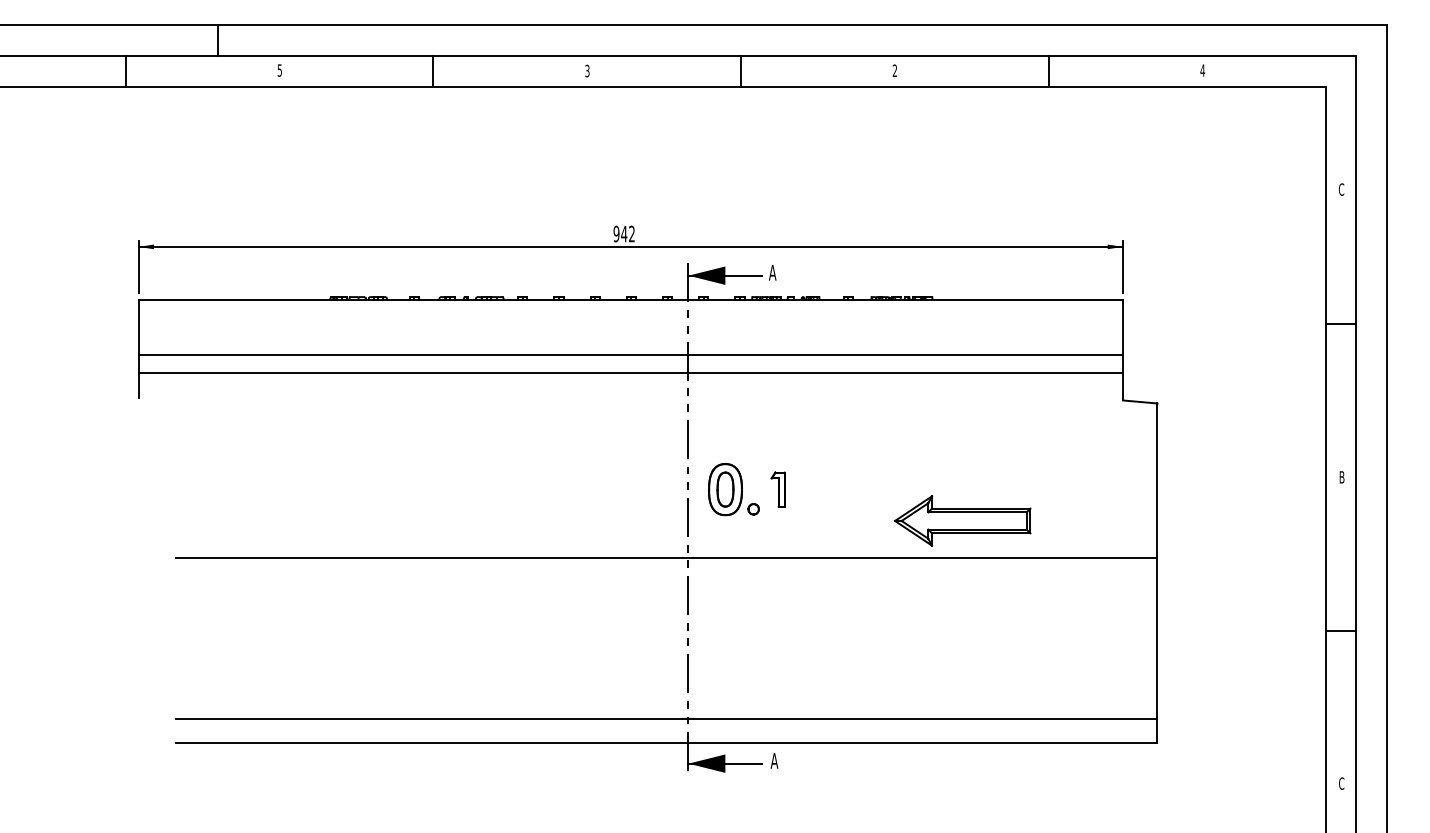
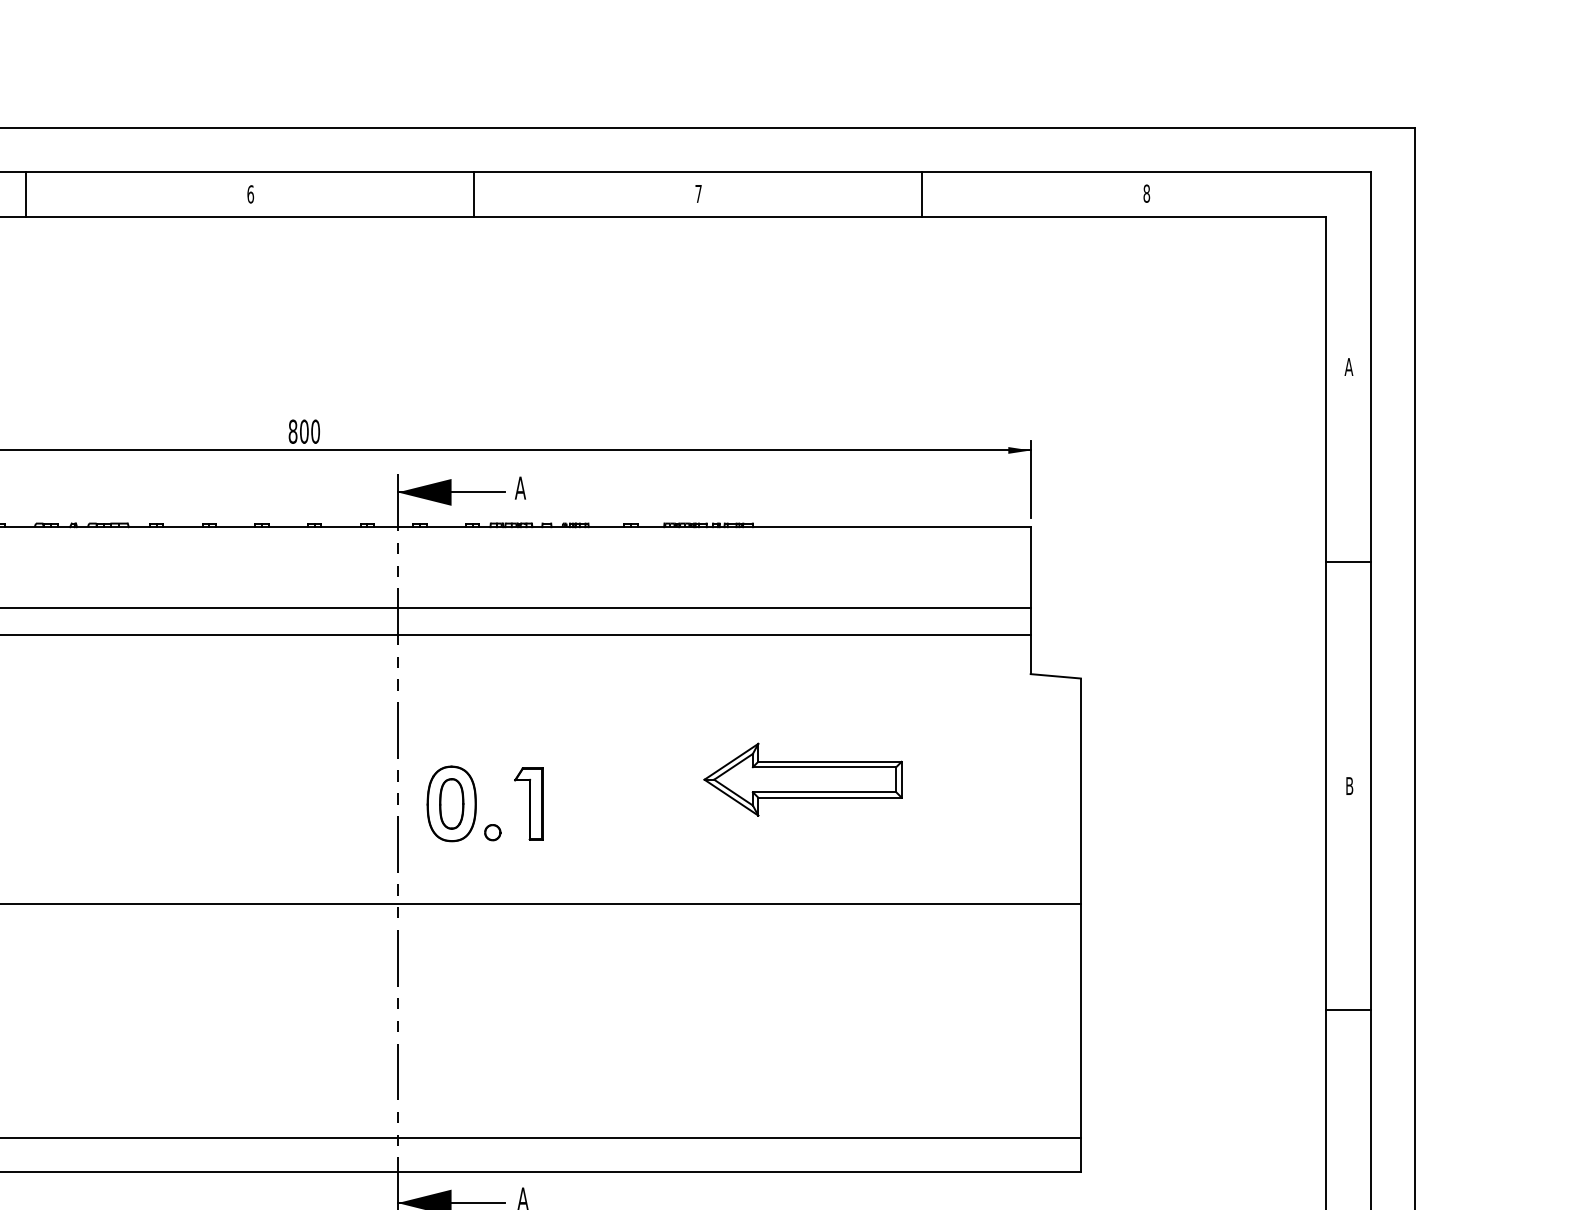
text: (587, 70) -> (250, 193), 3 -> 6
text: (894, 70) -> (697, 193), 2 -> 7
text: (1202, 70) -> (1146, 193), 4 -> 8
text: (1341, 189) -> (1348, 366), C -> A
text: (624, 233) -> (304, 430), 942 -> 800
part: (777, 489) -> (527, 803), size x1.43
part: (962, 520) -> (802, 779), moved

